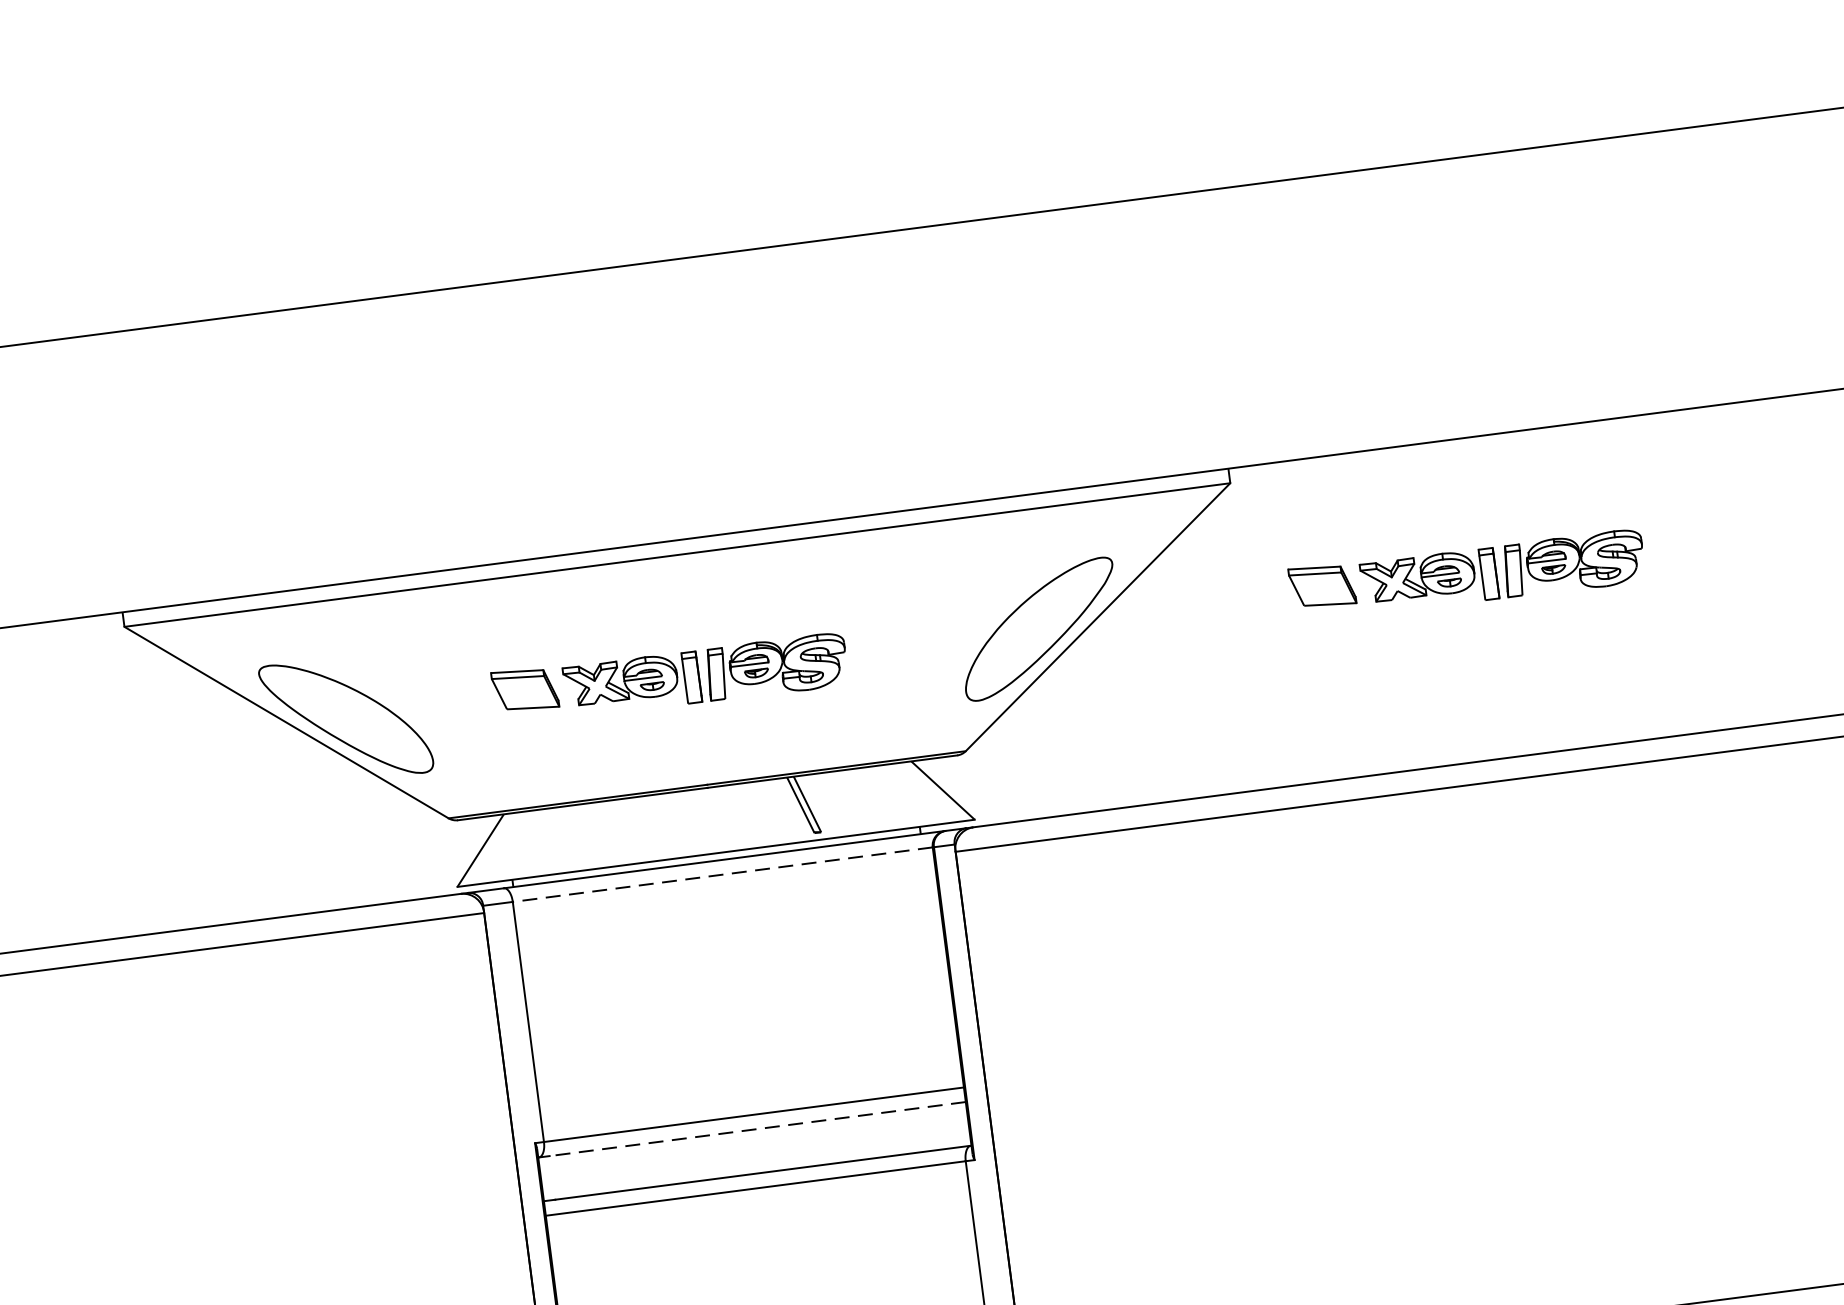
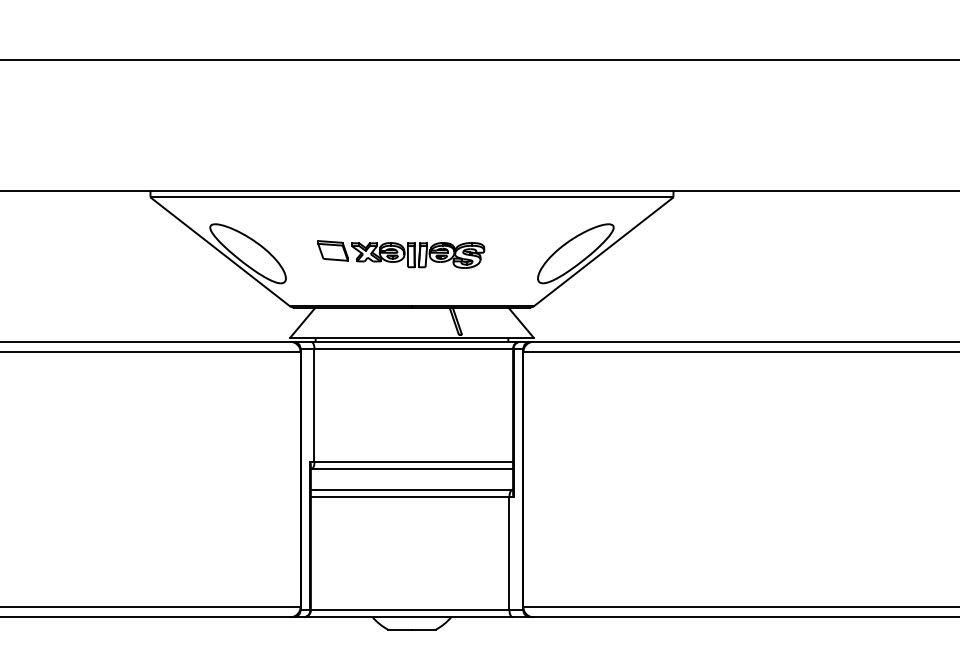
part: (1468, 575) -> (778, 254), removed
line: (722, 874) -> (413, 348), dashed -> solid
line: (757, 1129) -> (414, 469), dashed -> solid

